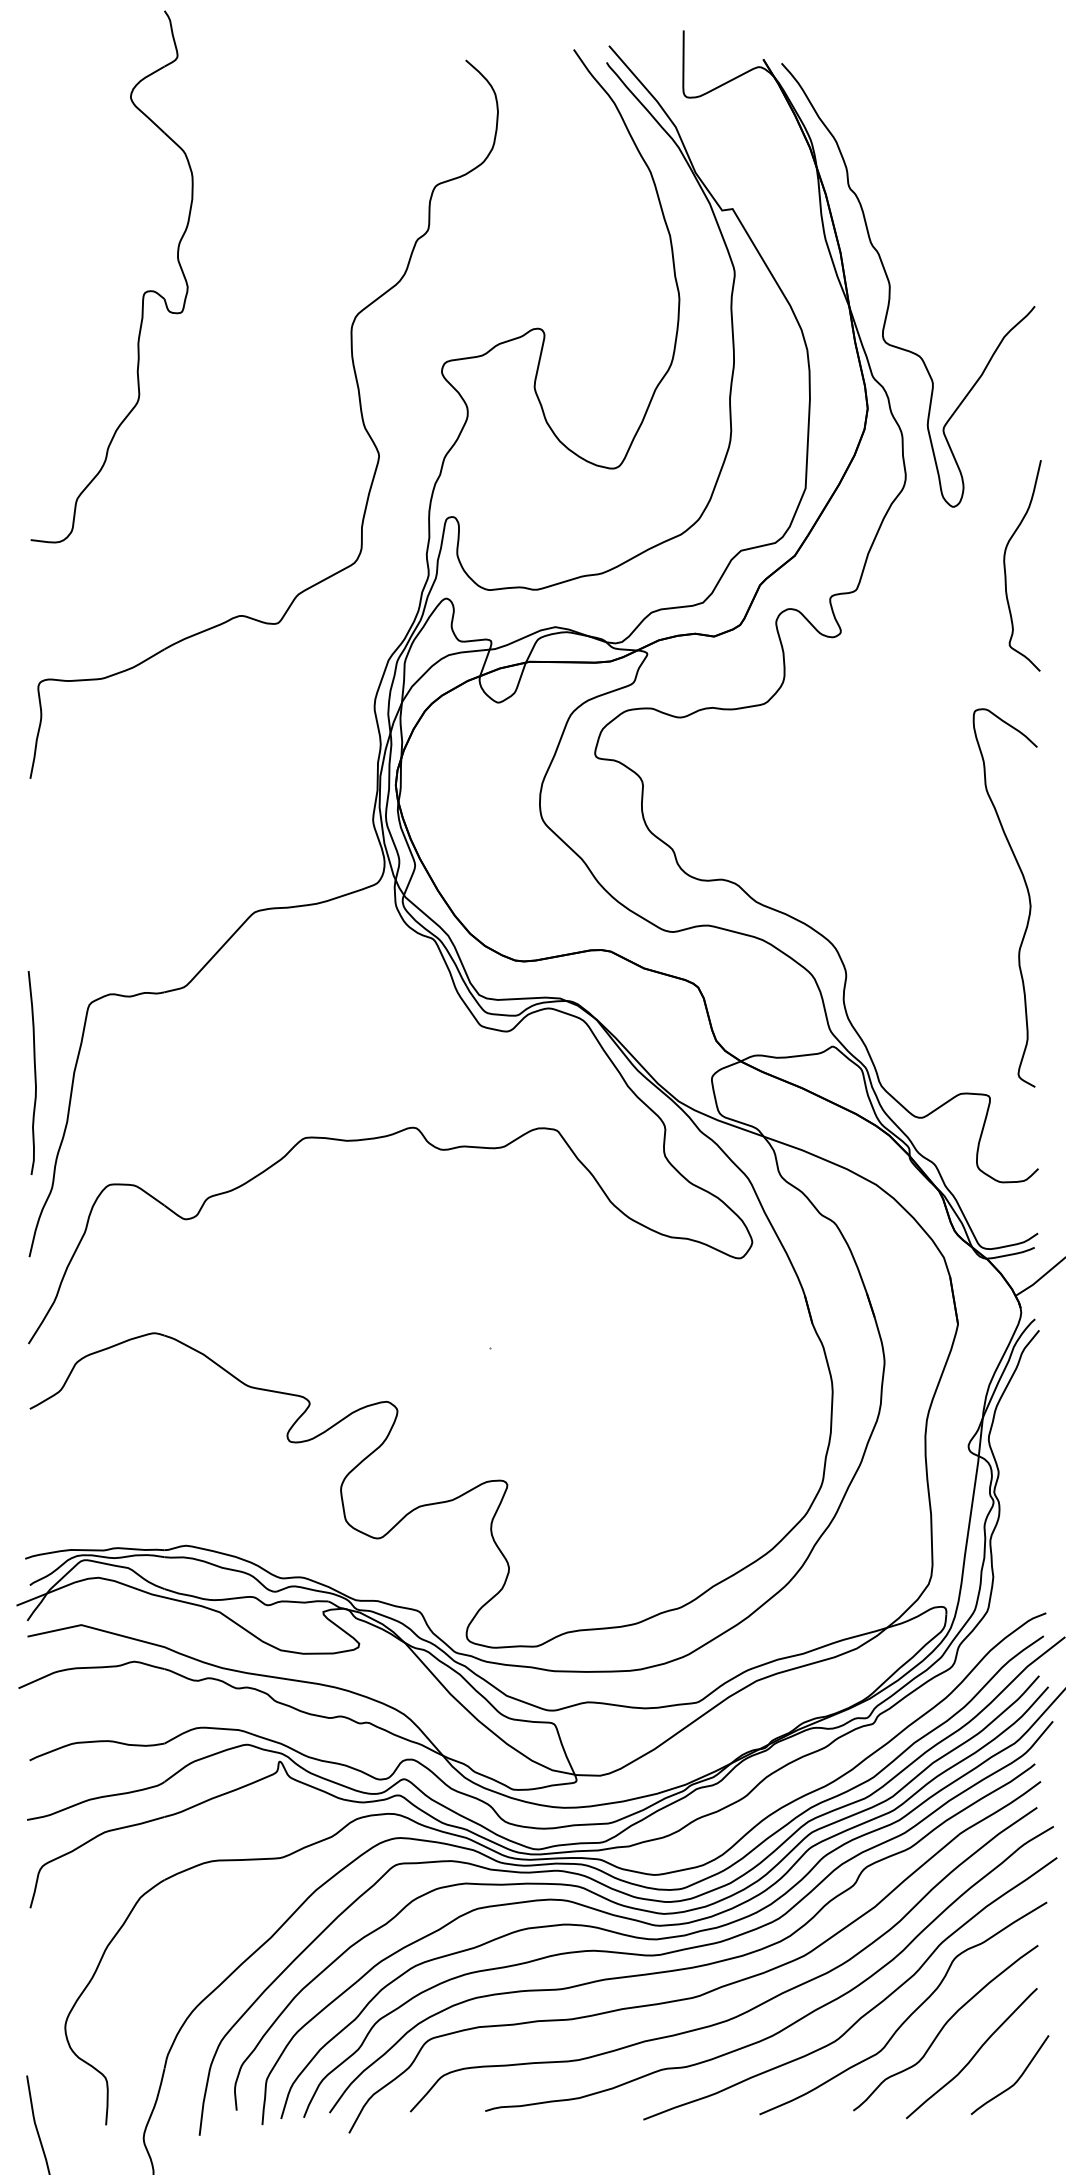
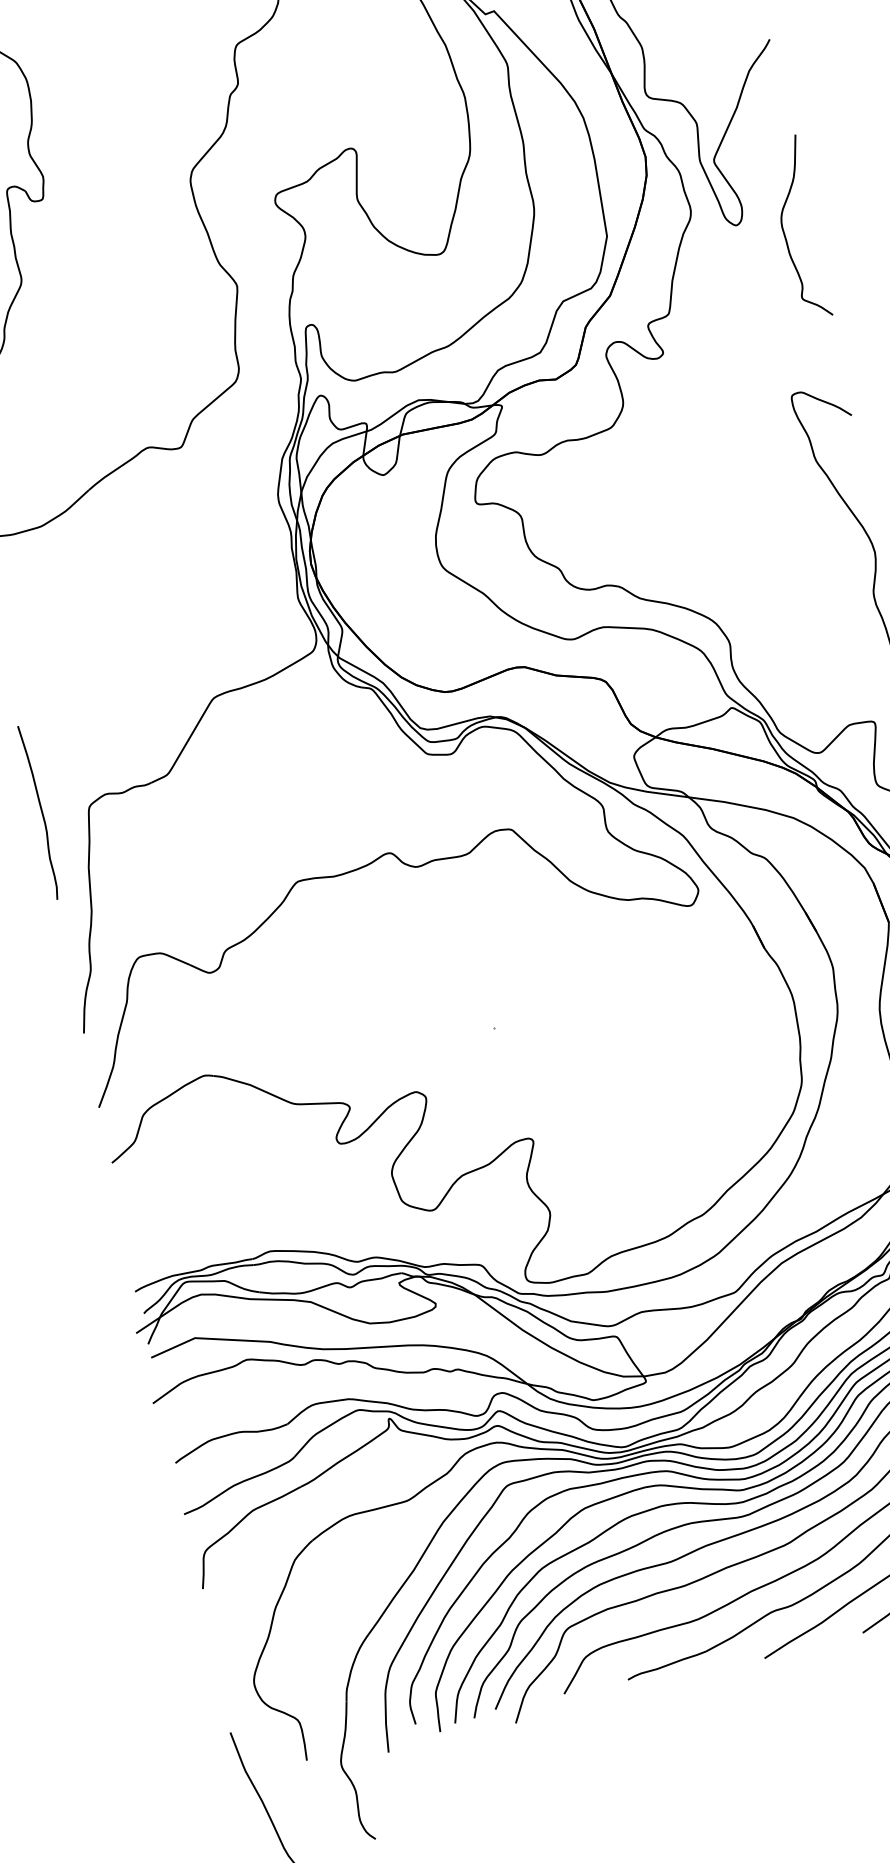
curve: (1005, 565) -> (784, 230), moved
curve: (34, 1072) -> (41, 811), moved

